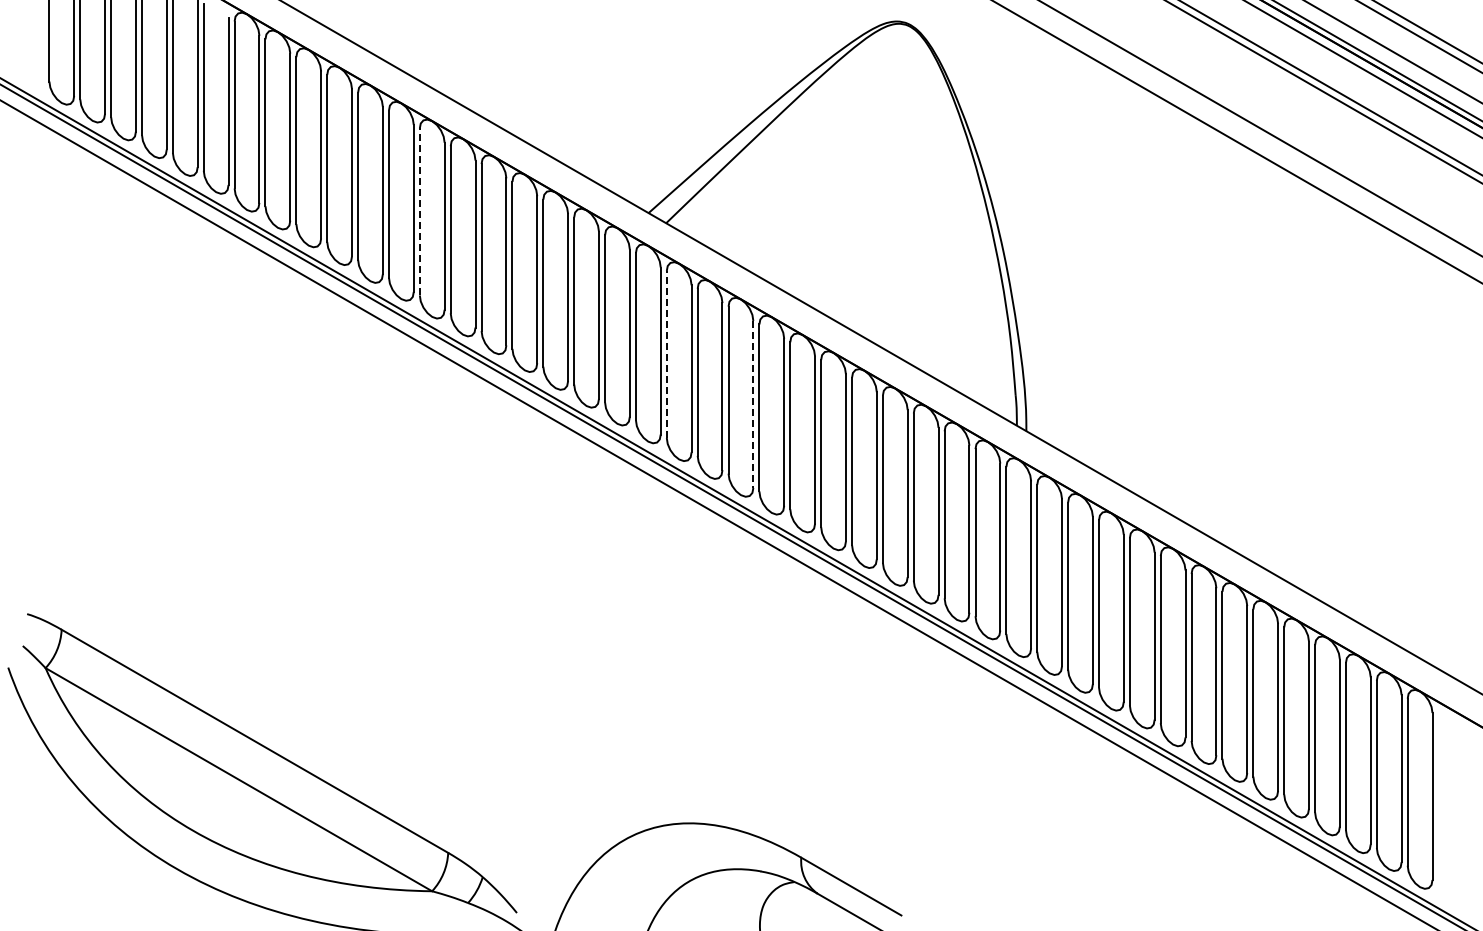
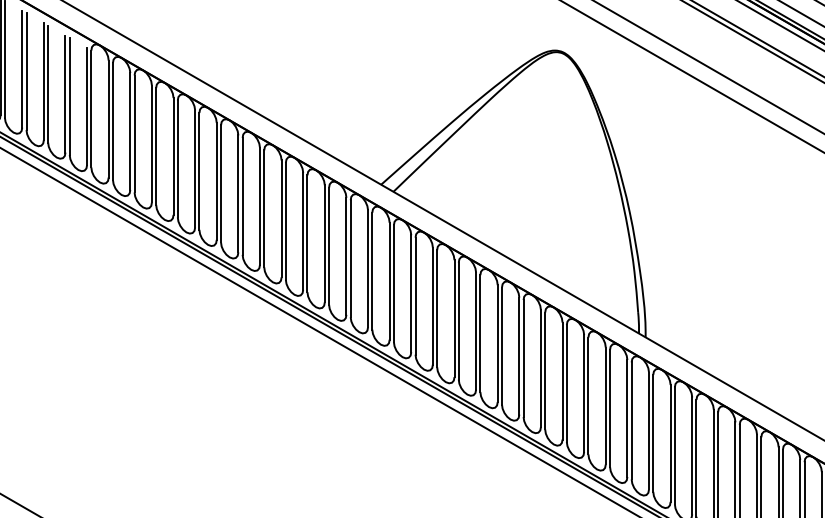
line: (419, 211) -> (220, 183), dashed -> solid
line: (666, 354) -> (393, 283), dashed -> solid
line: (753, 404) -> (454, 318), dashed -> solid

